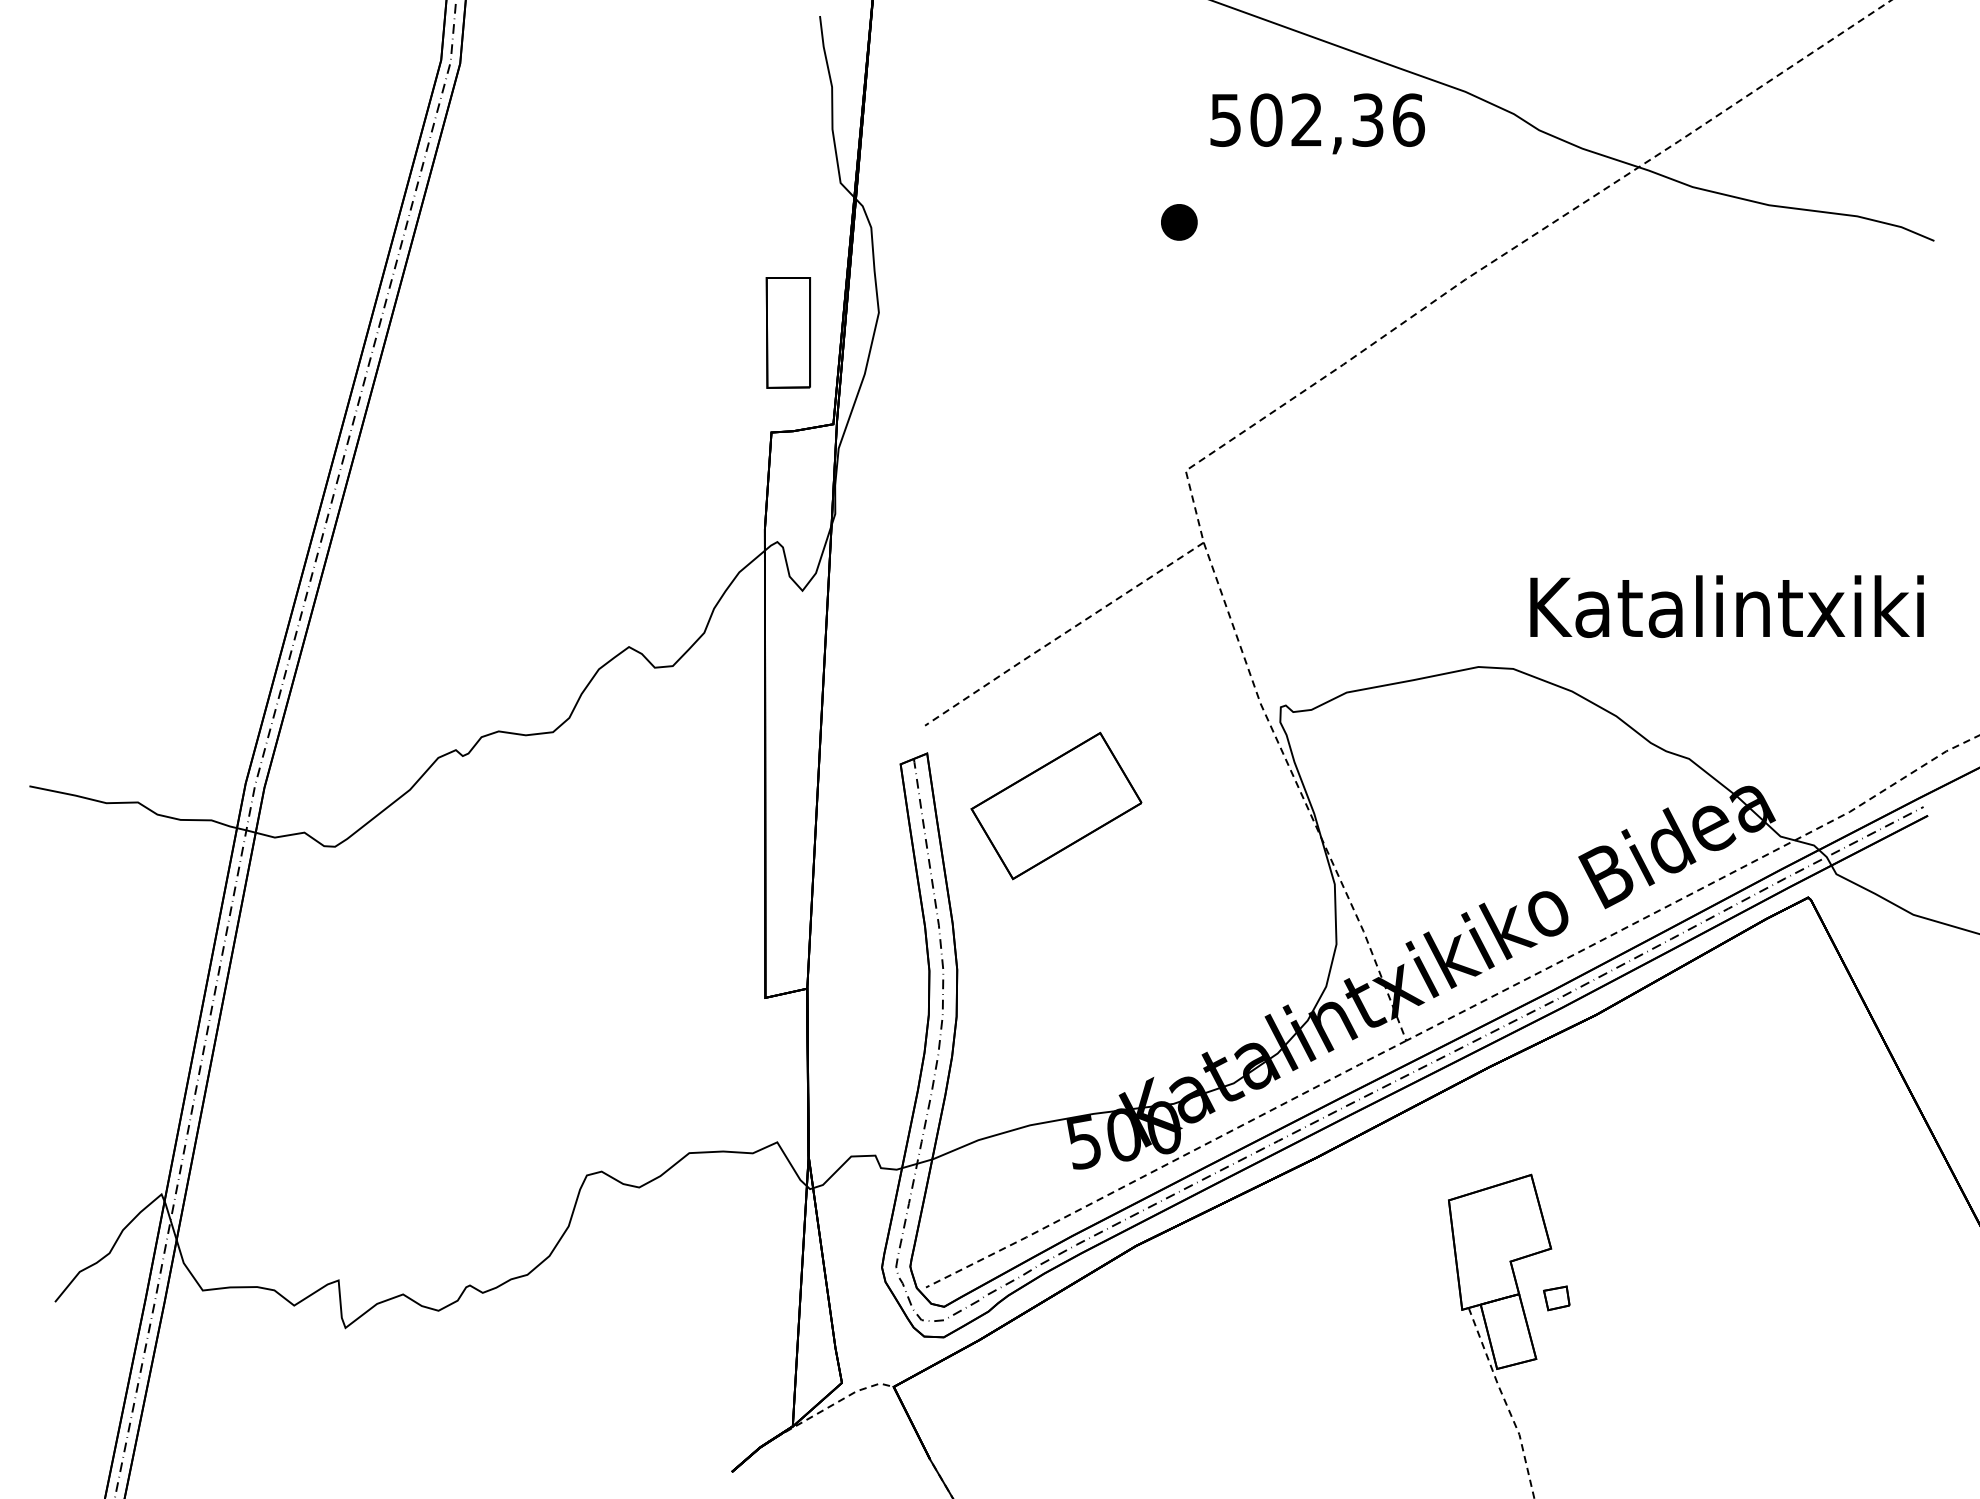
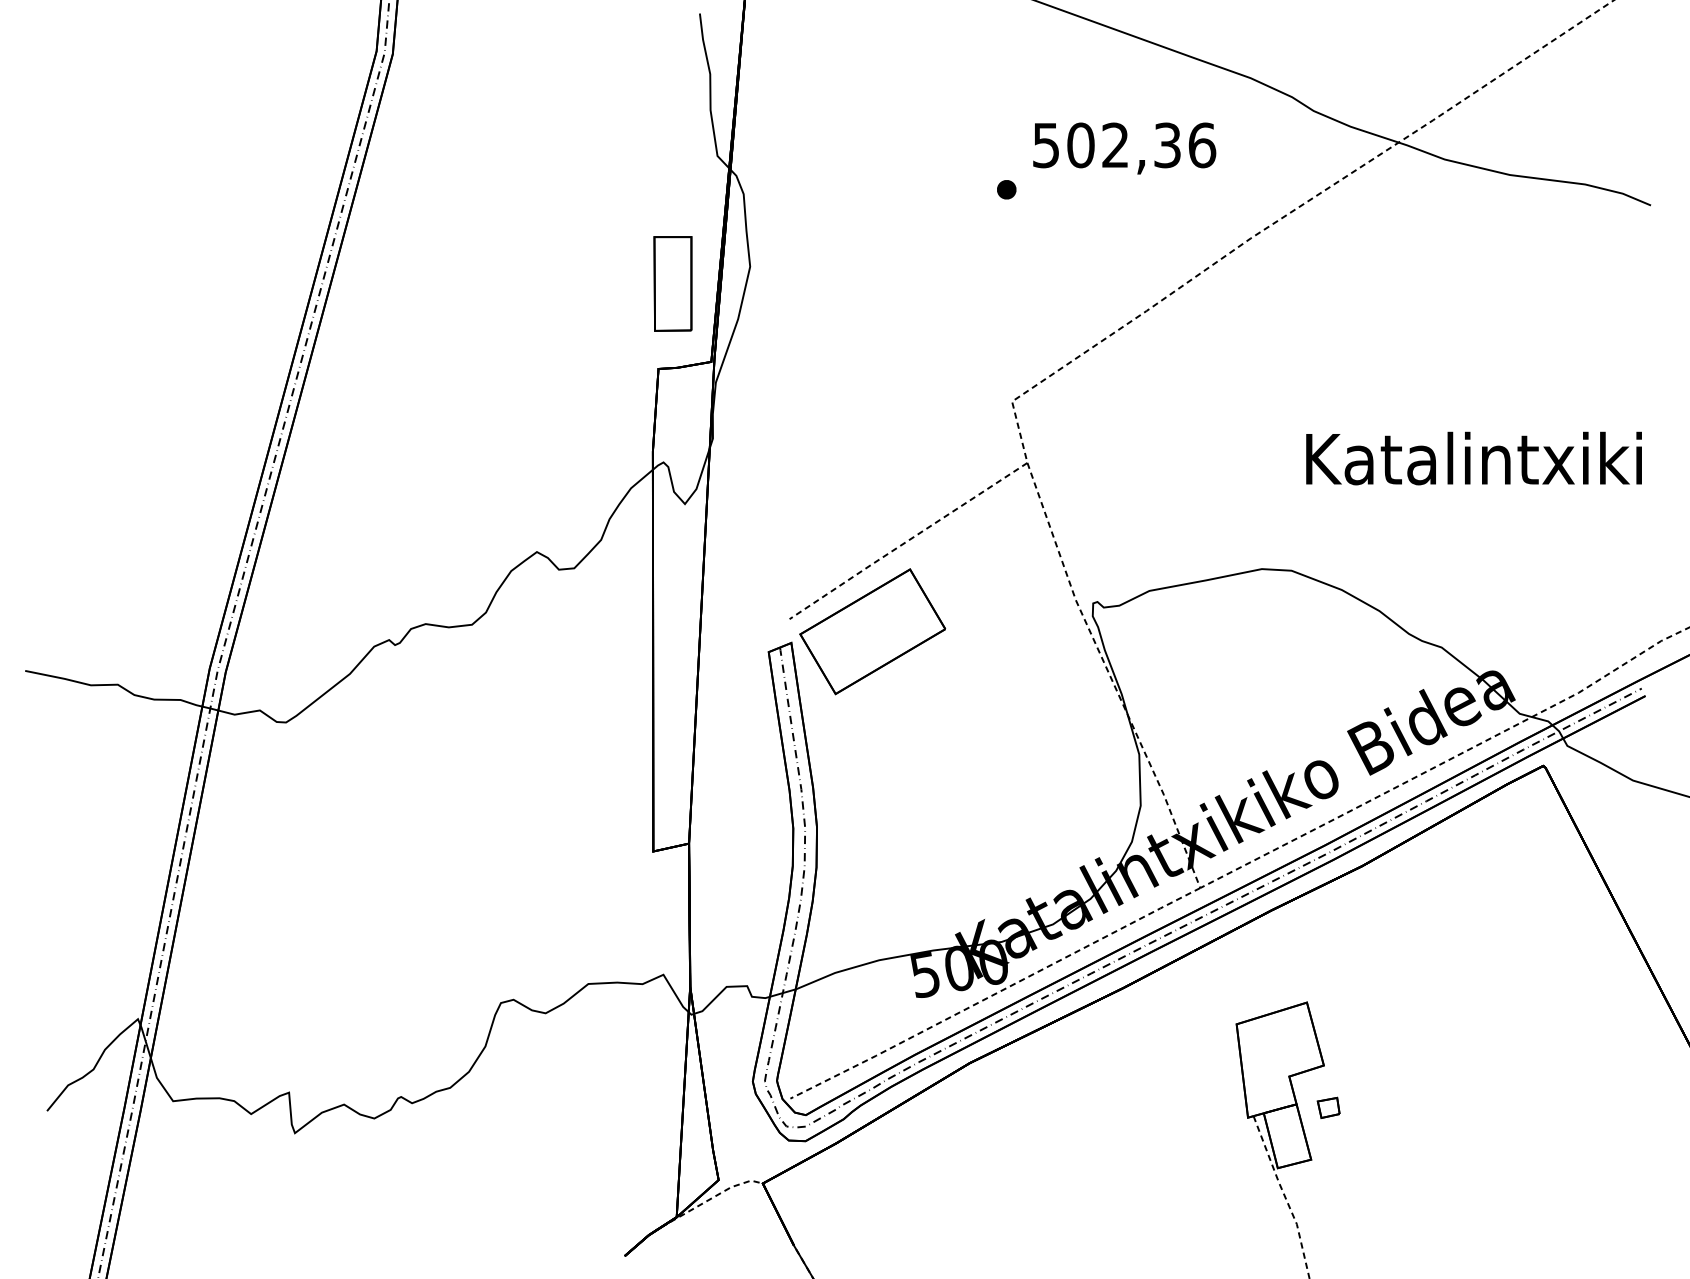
text: (1317, 123) -> (1124, 148), moved
part: (1179, 222) -> (1006, 189), size x0.62
text: (1726, 606) -> (1473, 458), moved
part: (1056, 805) -> (872, 631), moved

